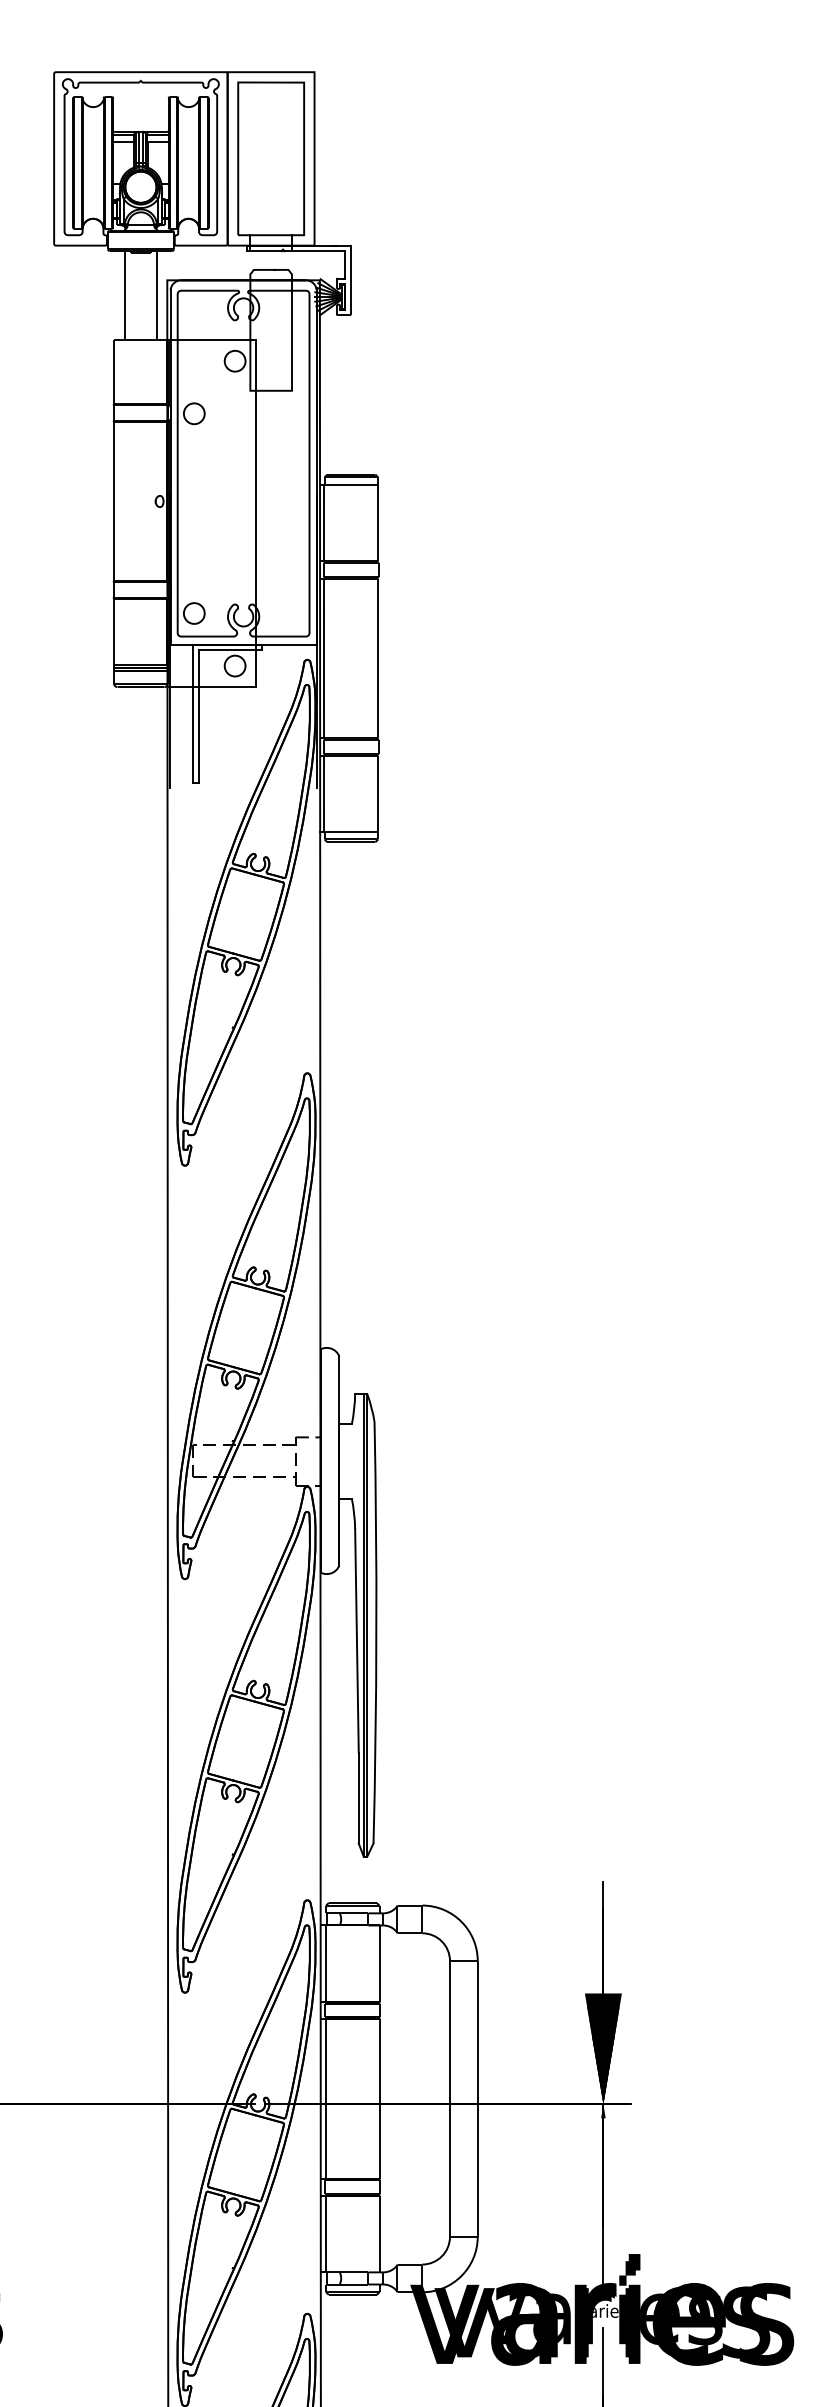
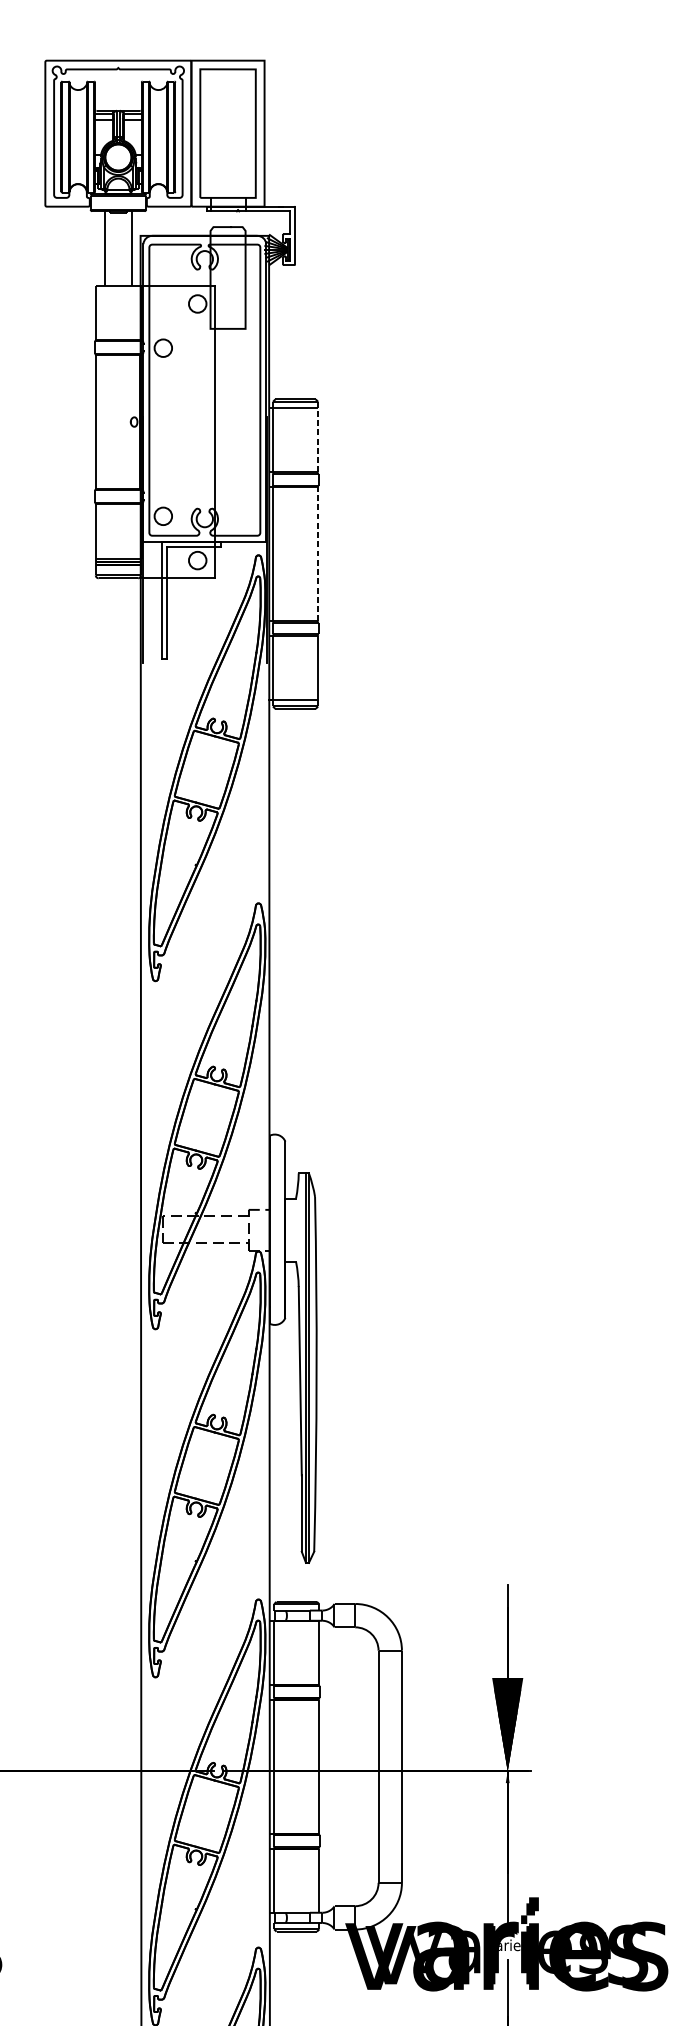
line: (378, 522) -> (318, 439), solid -> dashed
line: (378, 658) -> (318, 554), solid -> dashed

